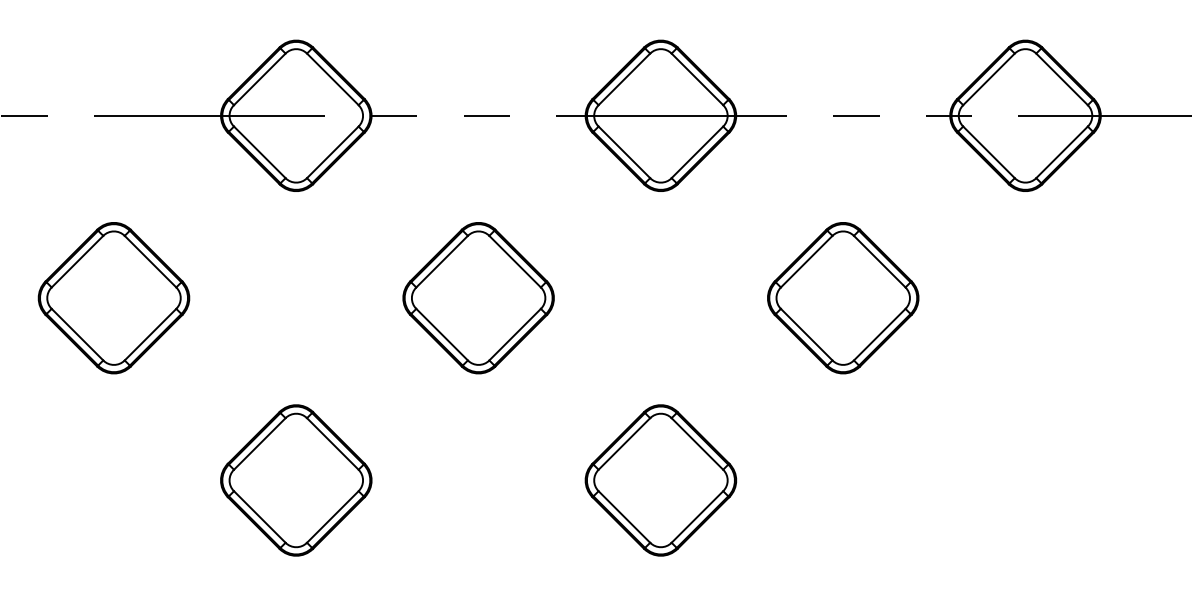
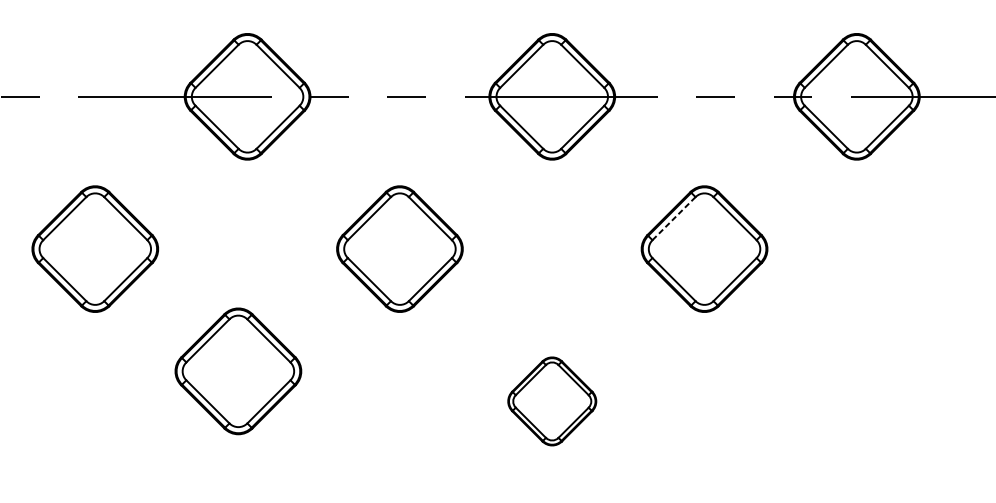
line: (806, 262) -> (673, 219), solid -> dashed
part: (296, 480) -> (238, 371), moved
part: (660, 480) -> (551, 401), size x0.7

